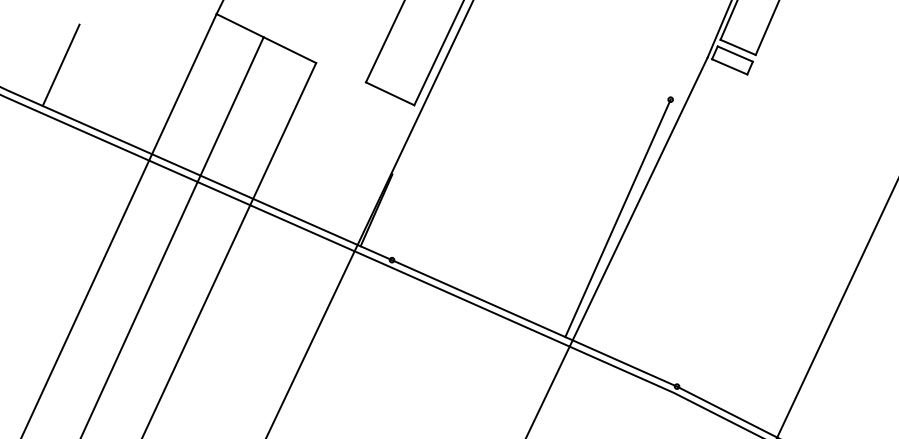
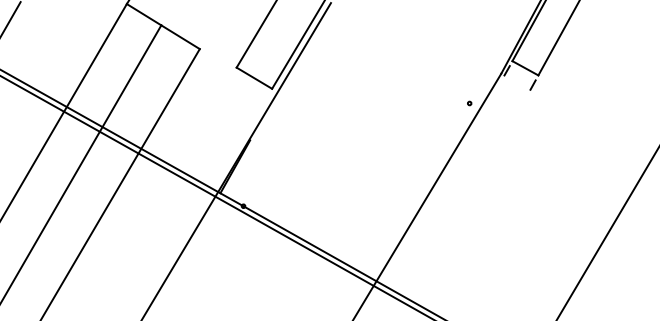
line: (734, 53) -> (522, 72), removed
line: (729, 66) -> (517, 82), removed
line: (617, 218) -> (419, 190), removed

